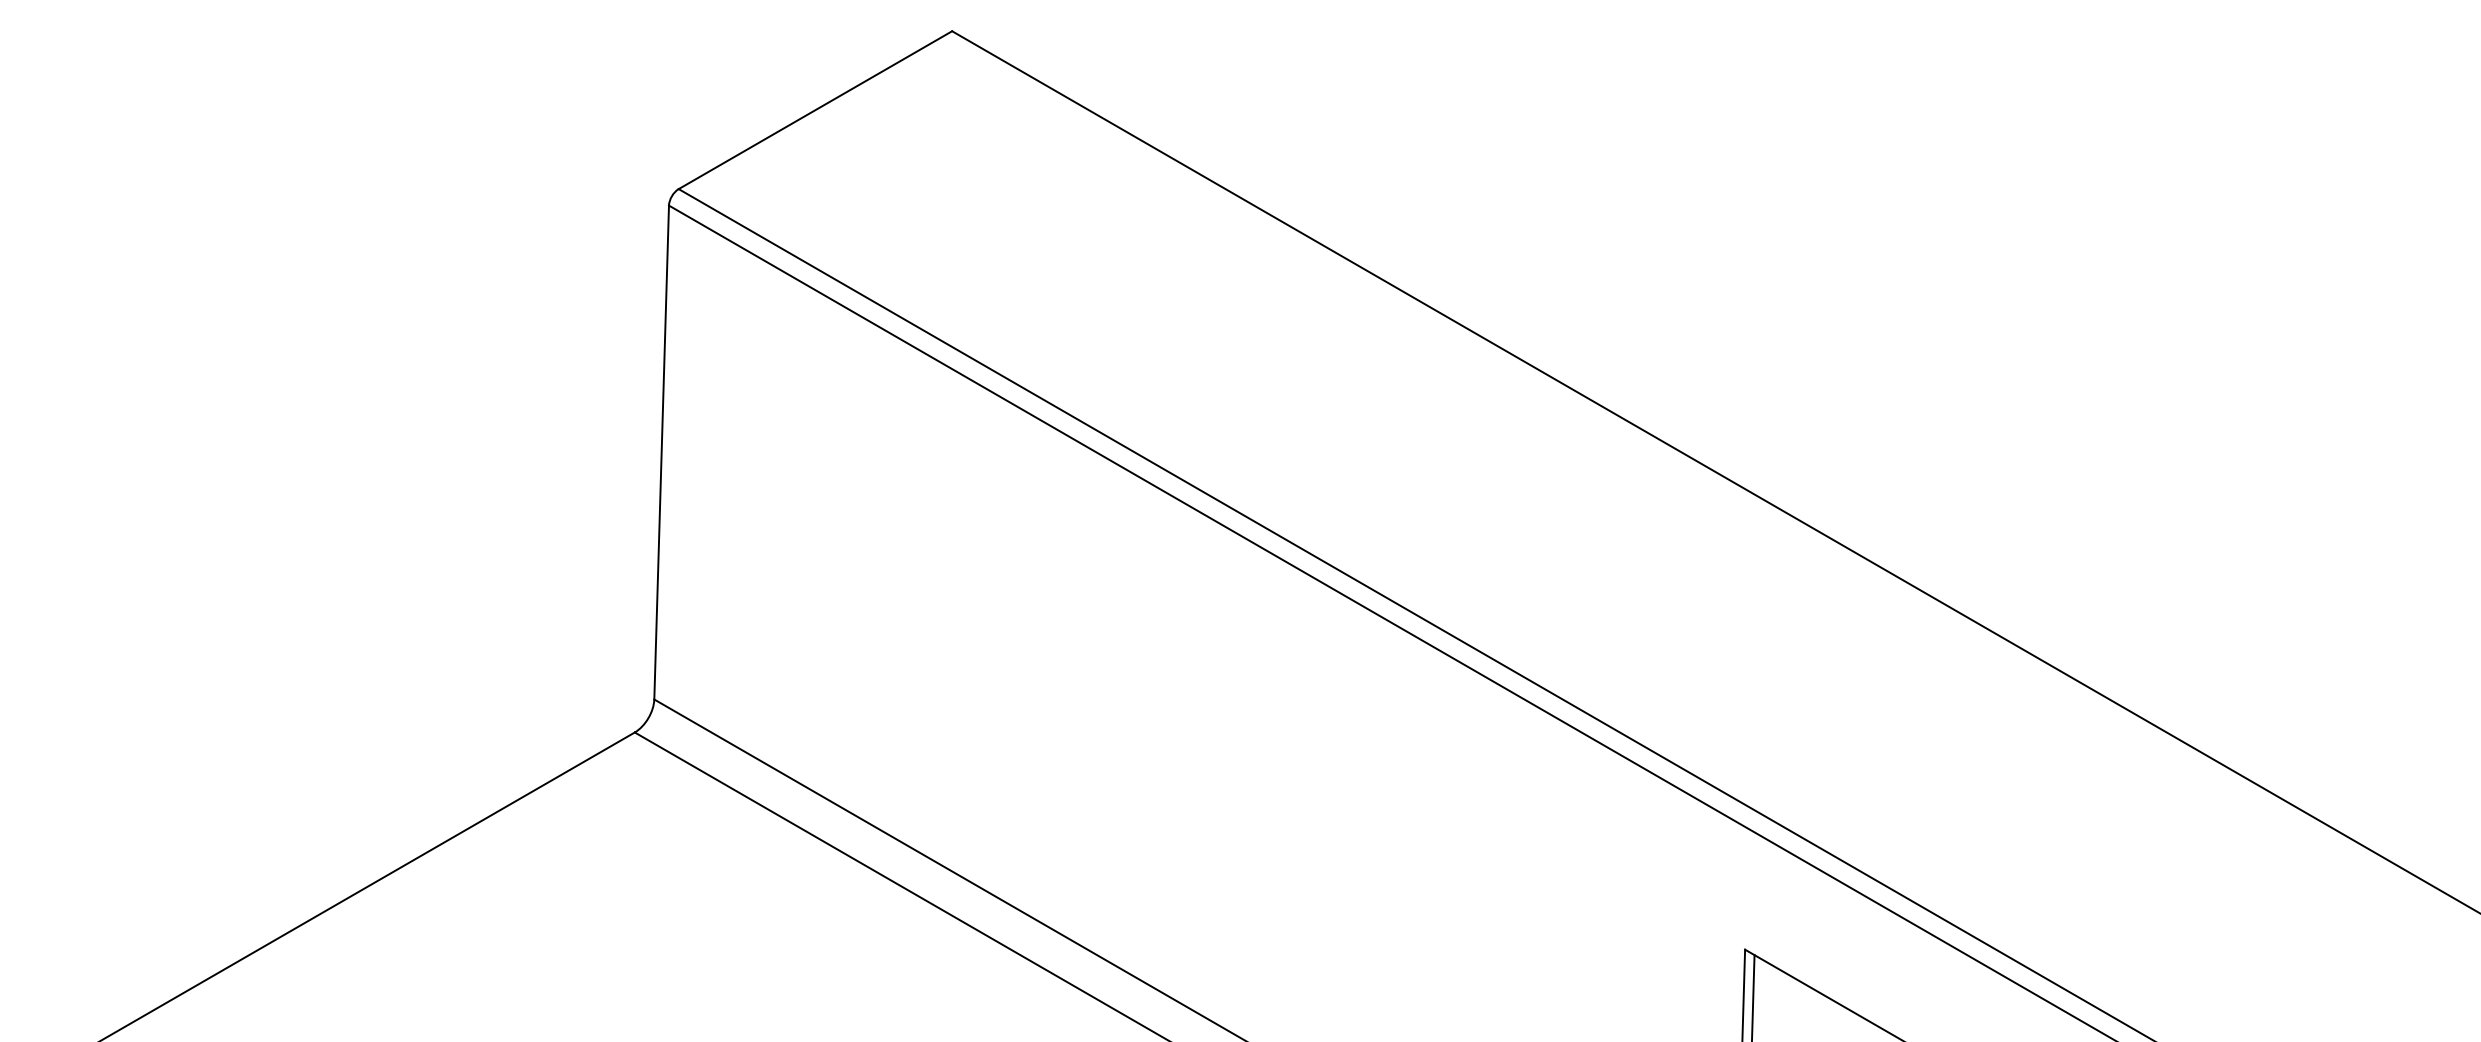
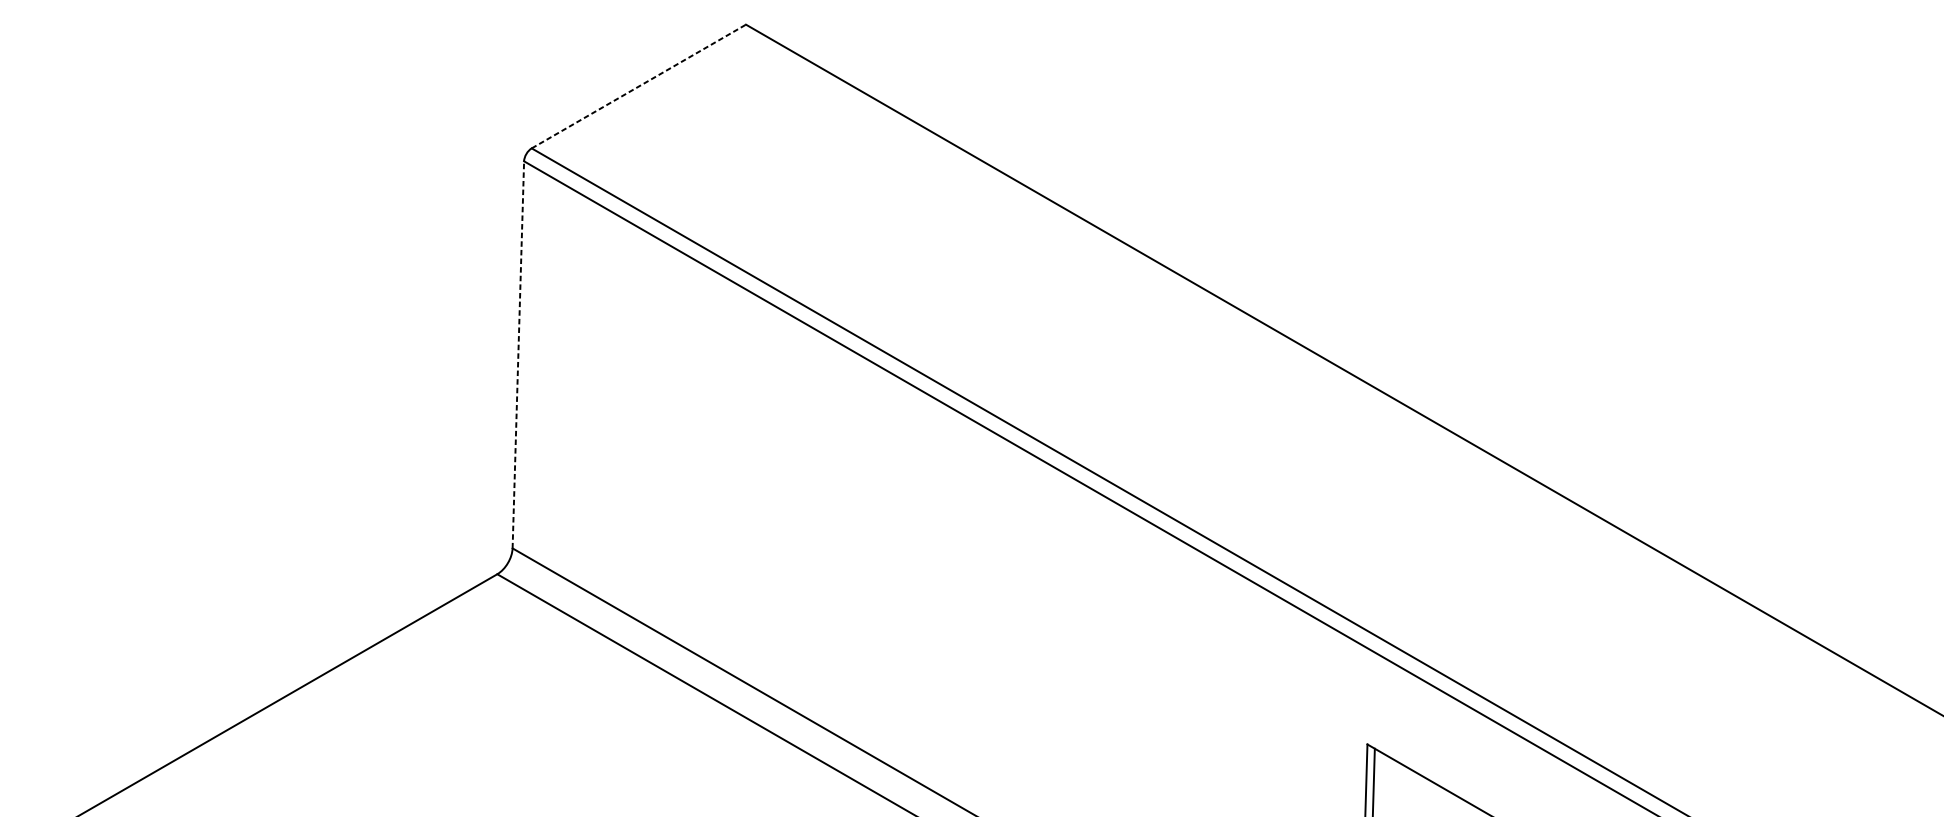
line: (815, 110) -> (638, 86), solid -> dashed
line: (661, 452) -> (518, 354), solid -> dashed

